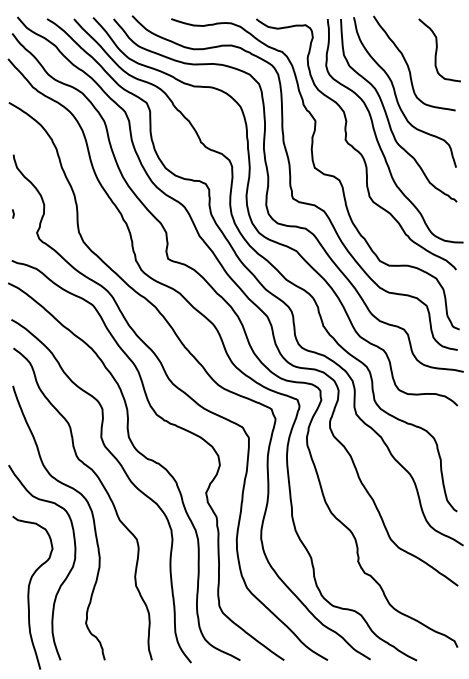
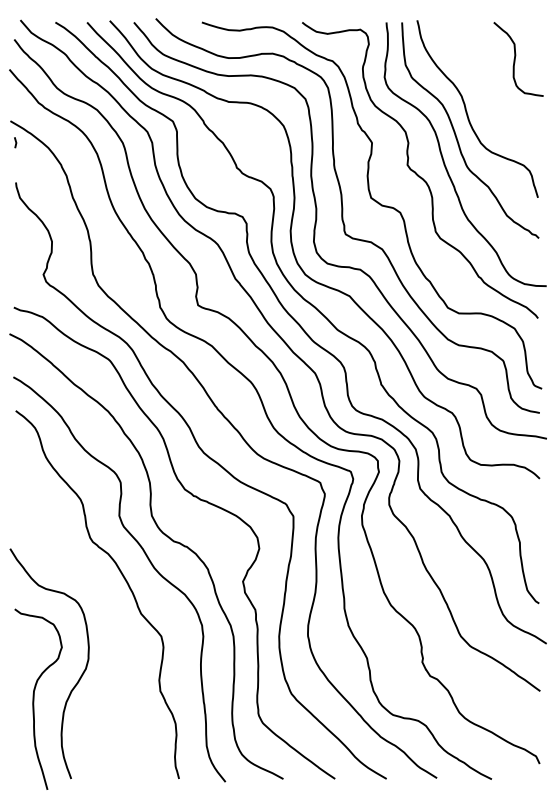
curve: (408, 64) -> (481, 76), removed
line: (13, 213) -> (15, 142), moved
curve: (91, 515) -> (107, 608), removed

